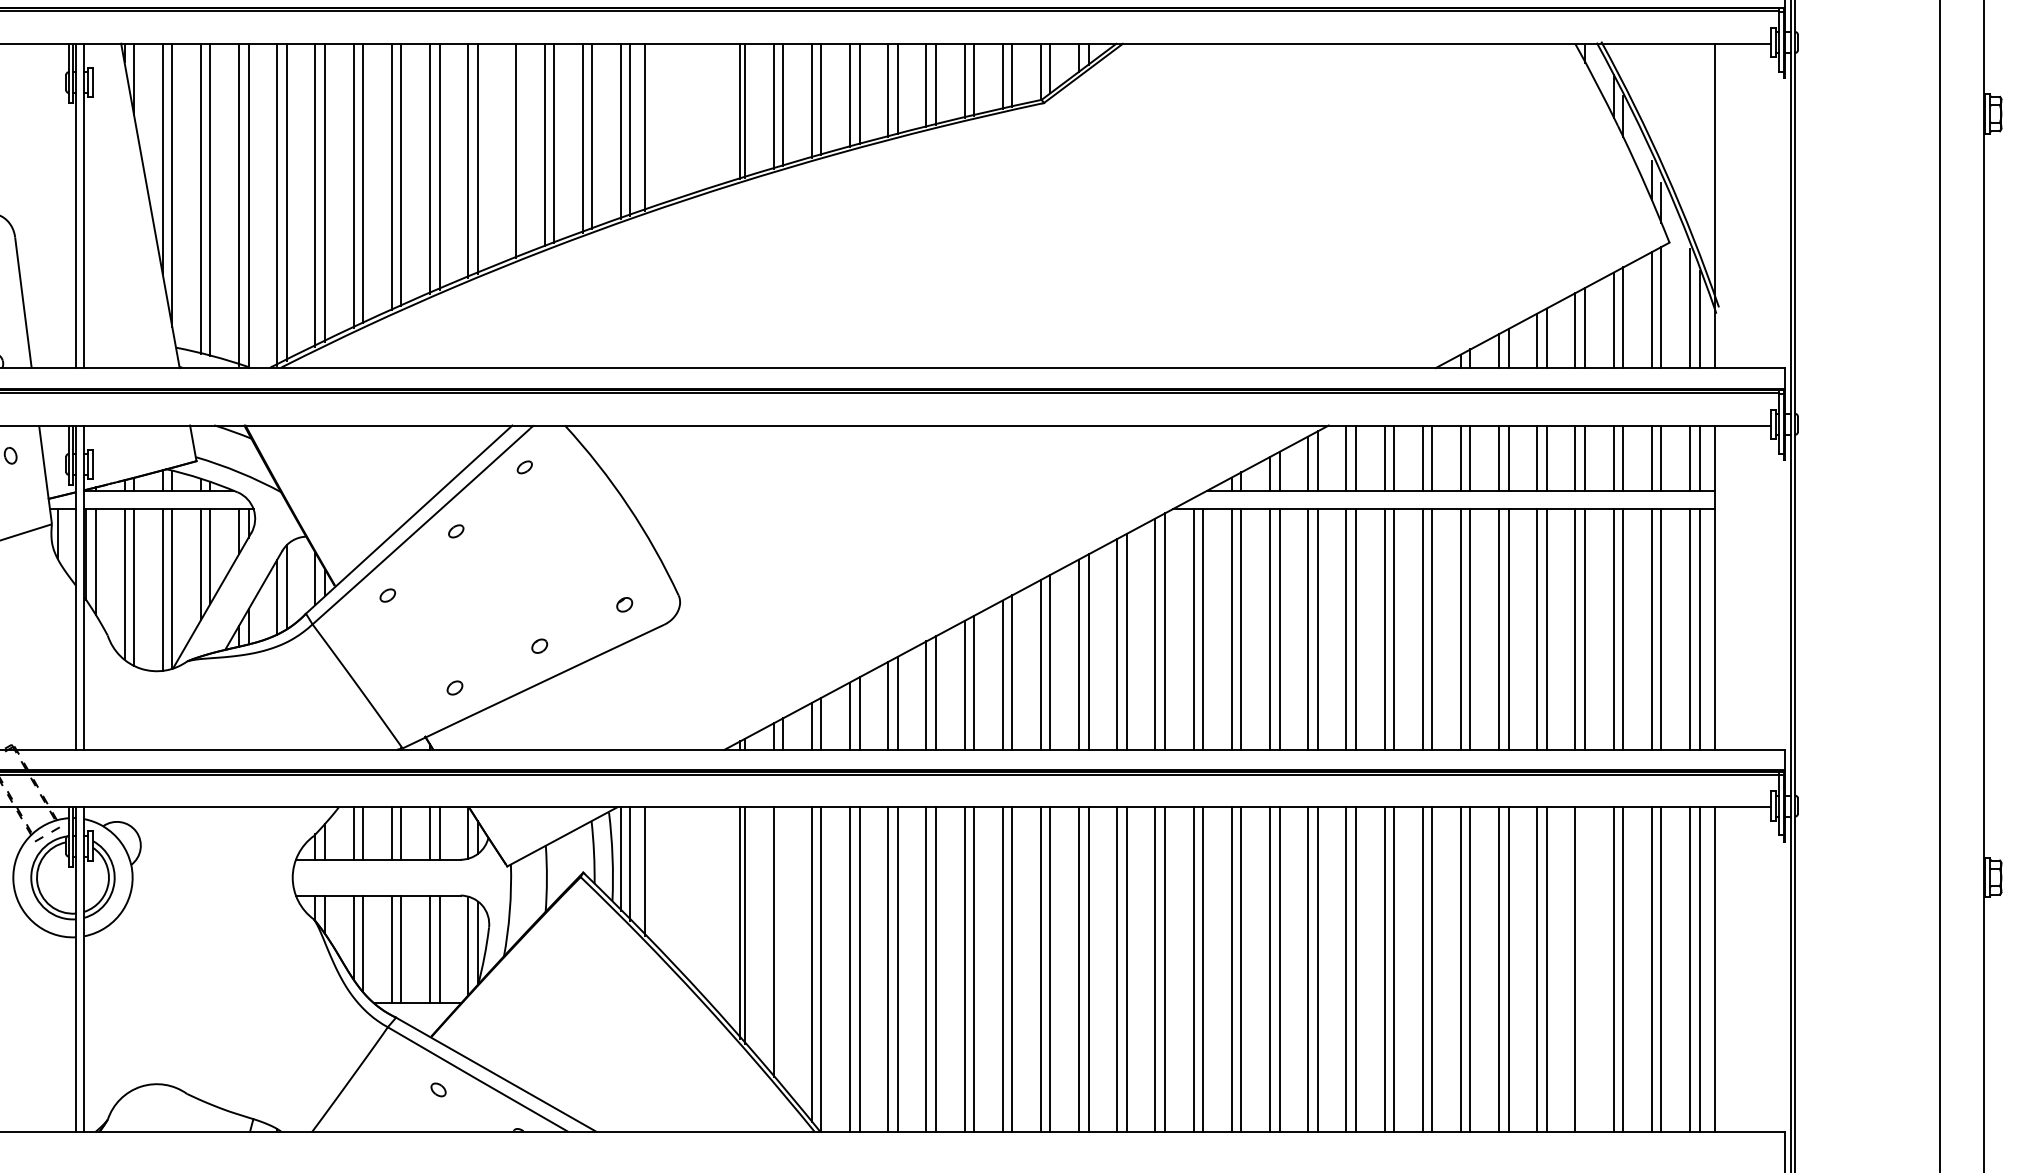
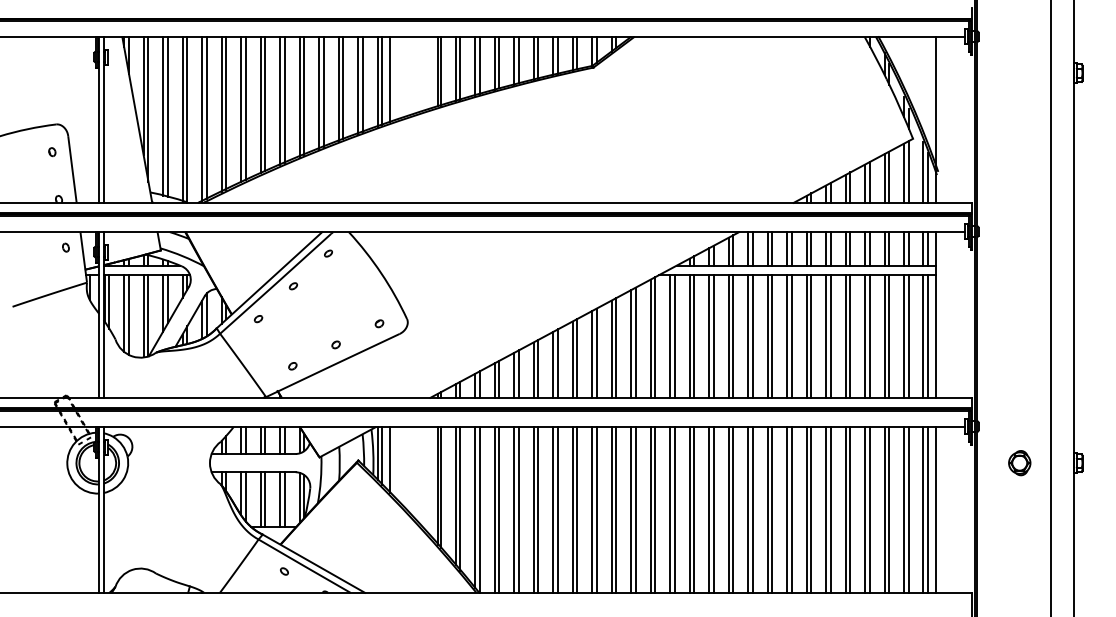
line: (507, 151) -> (319, 92), added
part: (1878, 878) -> (1019, 463), added
line: (783, 946) -> (460, 498), added
line: (1584, 968) -> (869, 509), added

